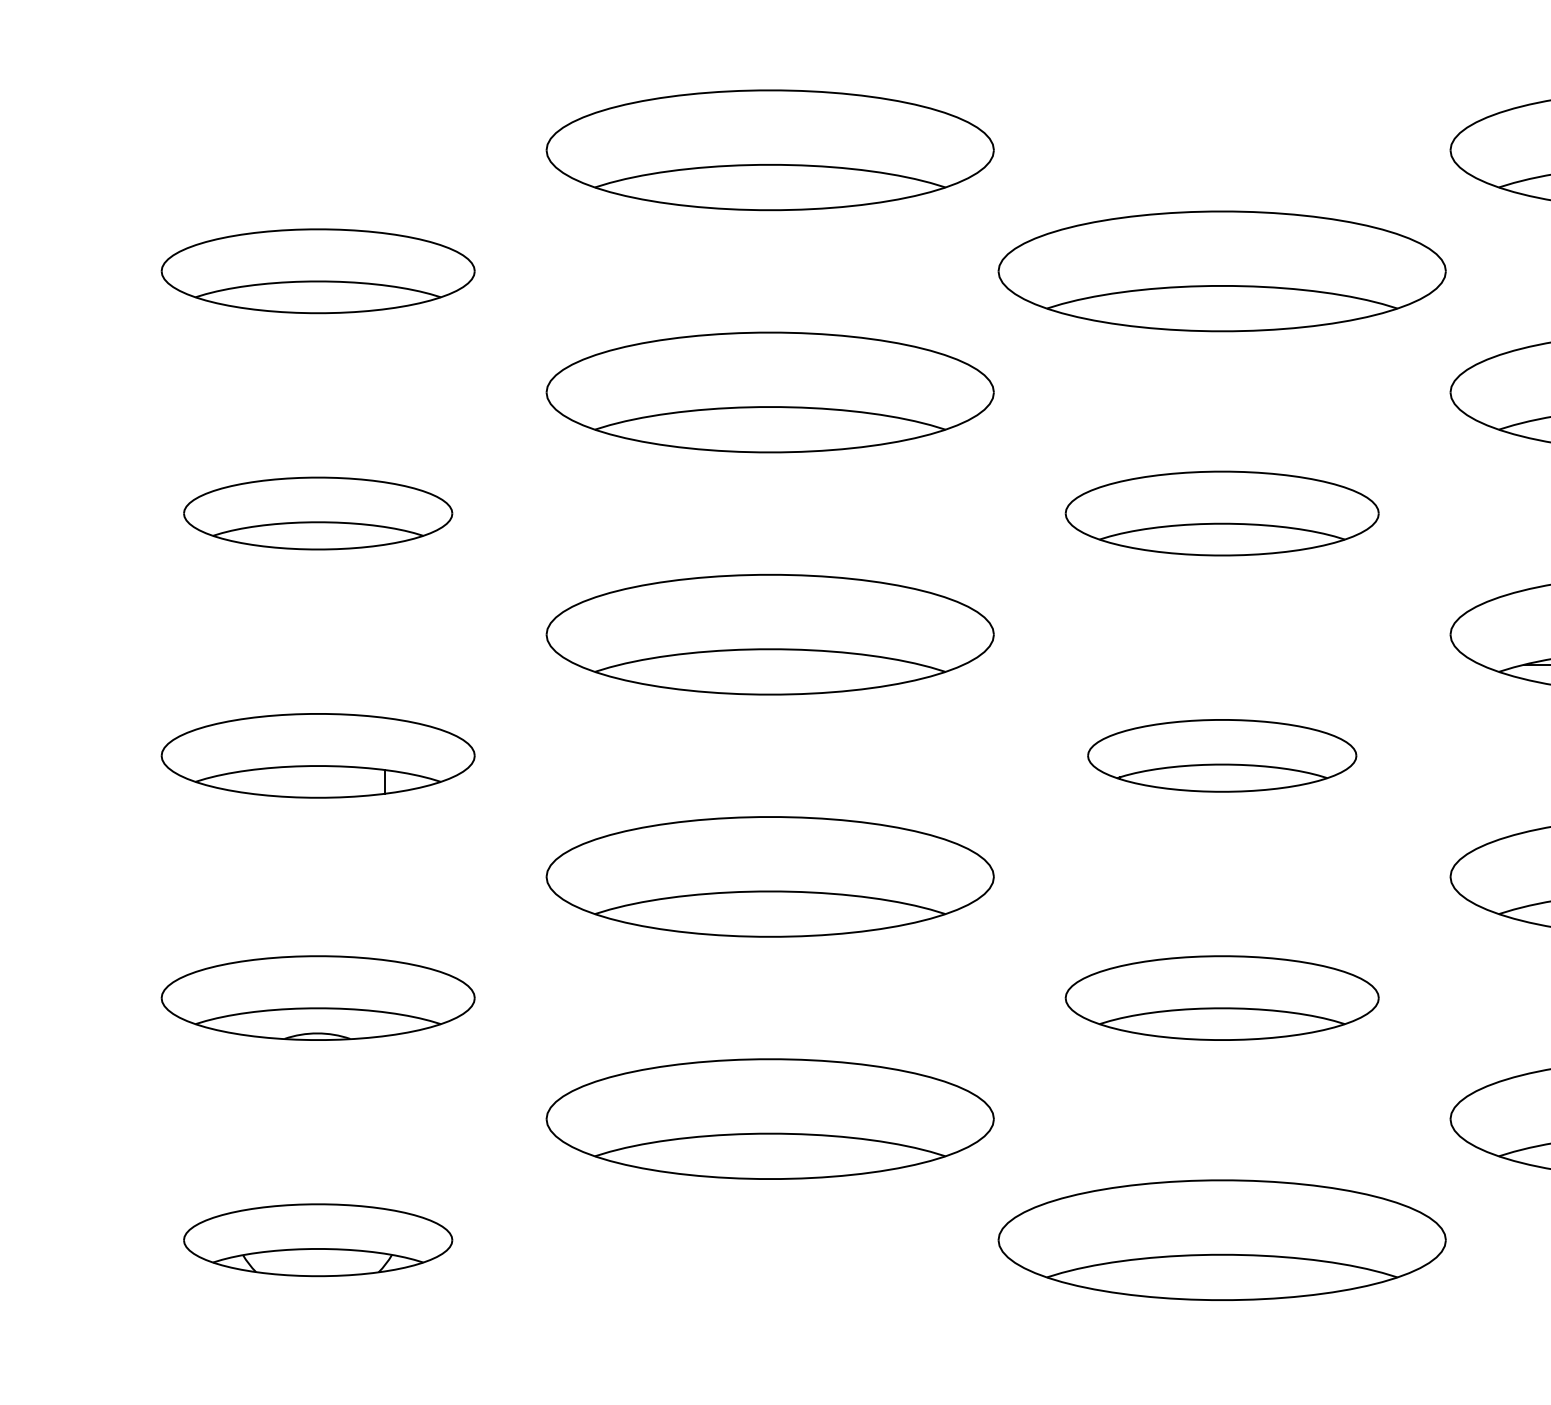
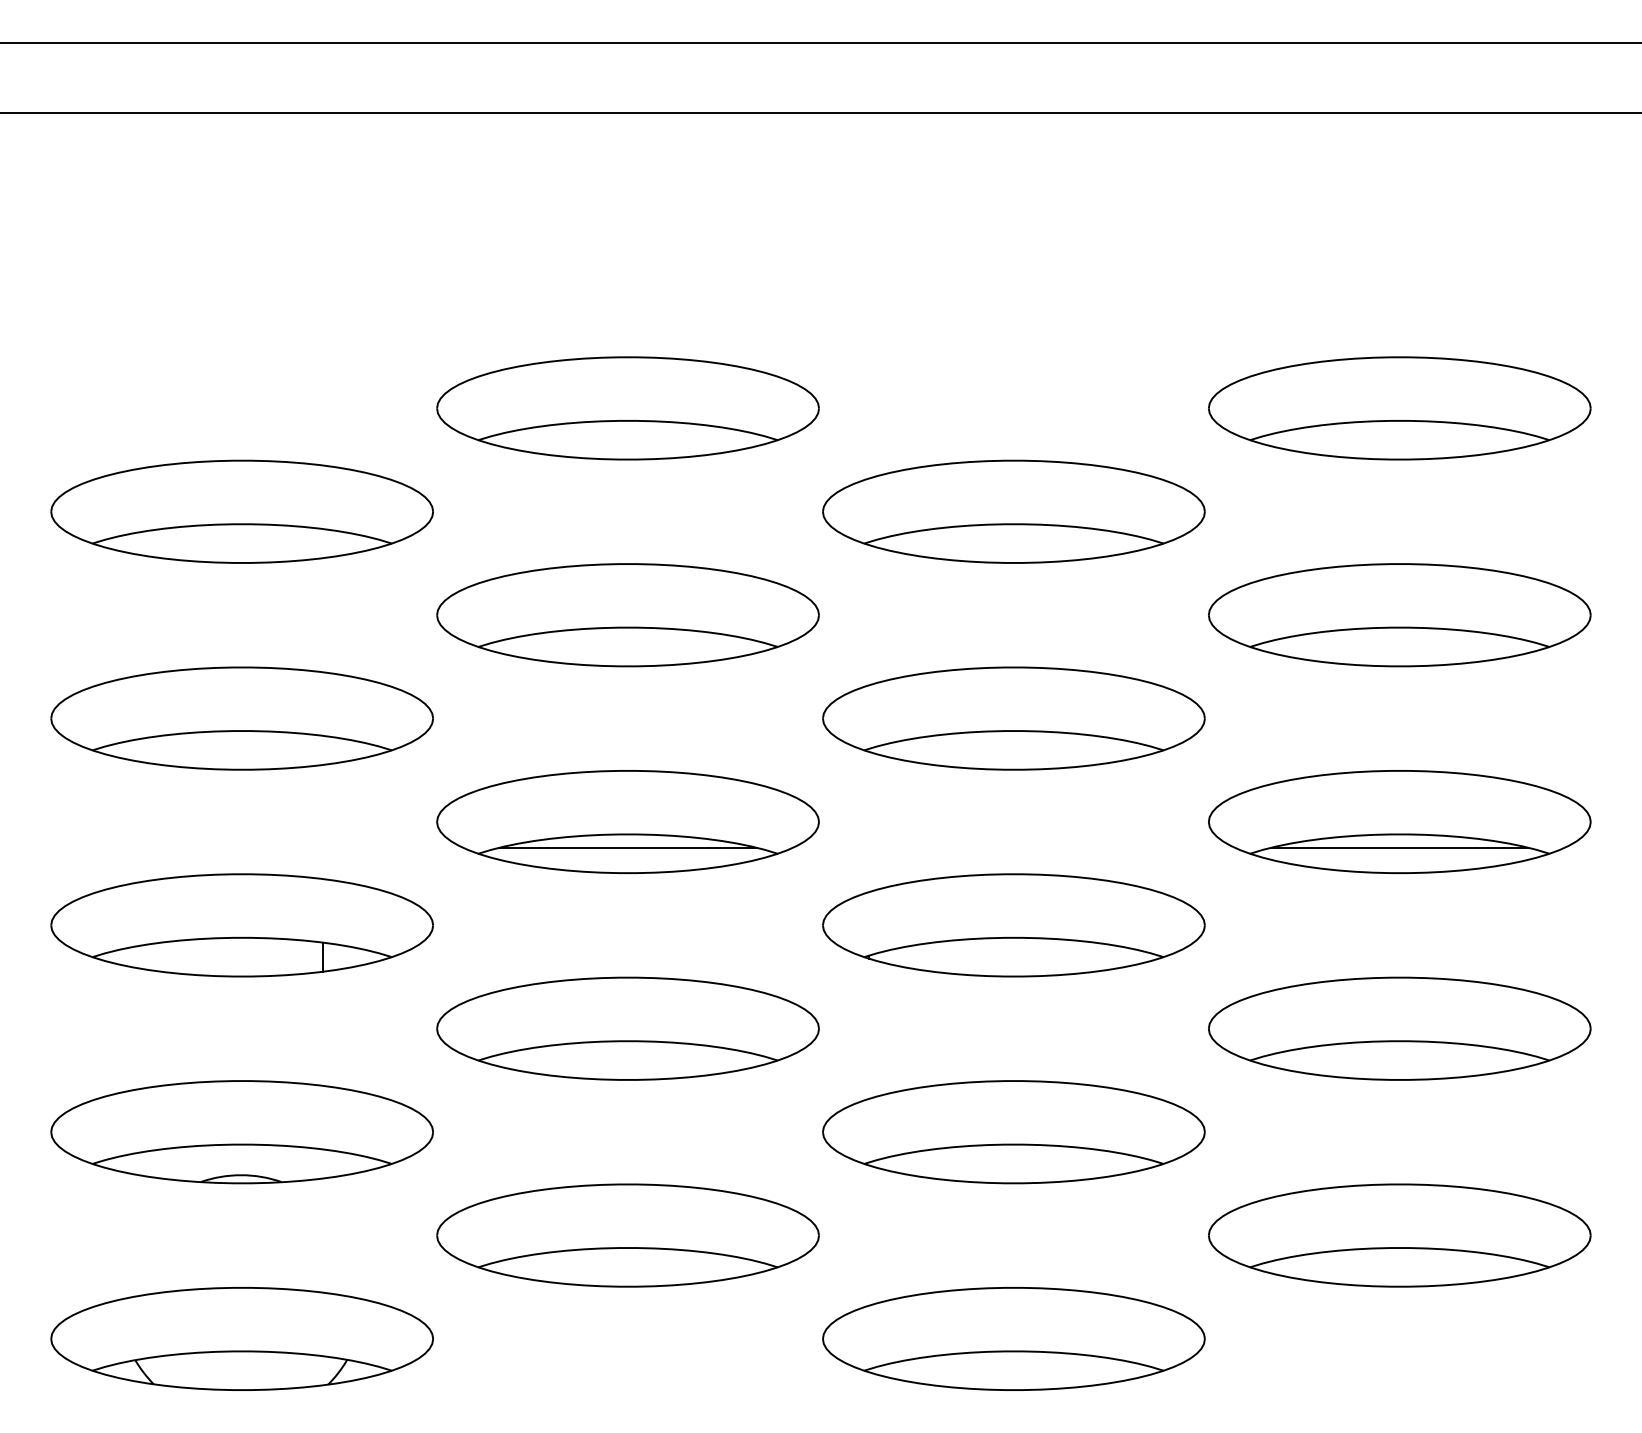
part: (317, 271) -> (241, 511), size x1.43
part: (317, 513) -> (241, 718), size x1.67
part: (1221, 513) -> (1013, 718), size x1.43
line: (769, 664) -> (627, 847), added
part: (317, 755) -> (241, 925), size x1.43
part: (1221, 755) -> (1013, 925), size x1.67
part: (317, 998) -> (241, 1132), size x1.43
part: (1221, 998) -> (1013, 1132), size x1.43
part: (317, 1239) -> (241, 1338), size x1.67

